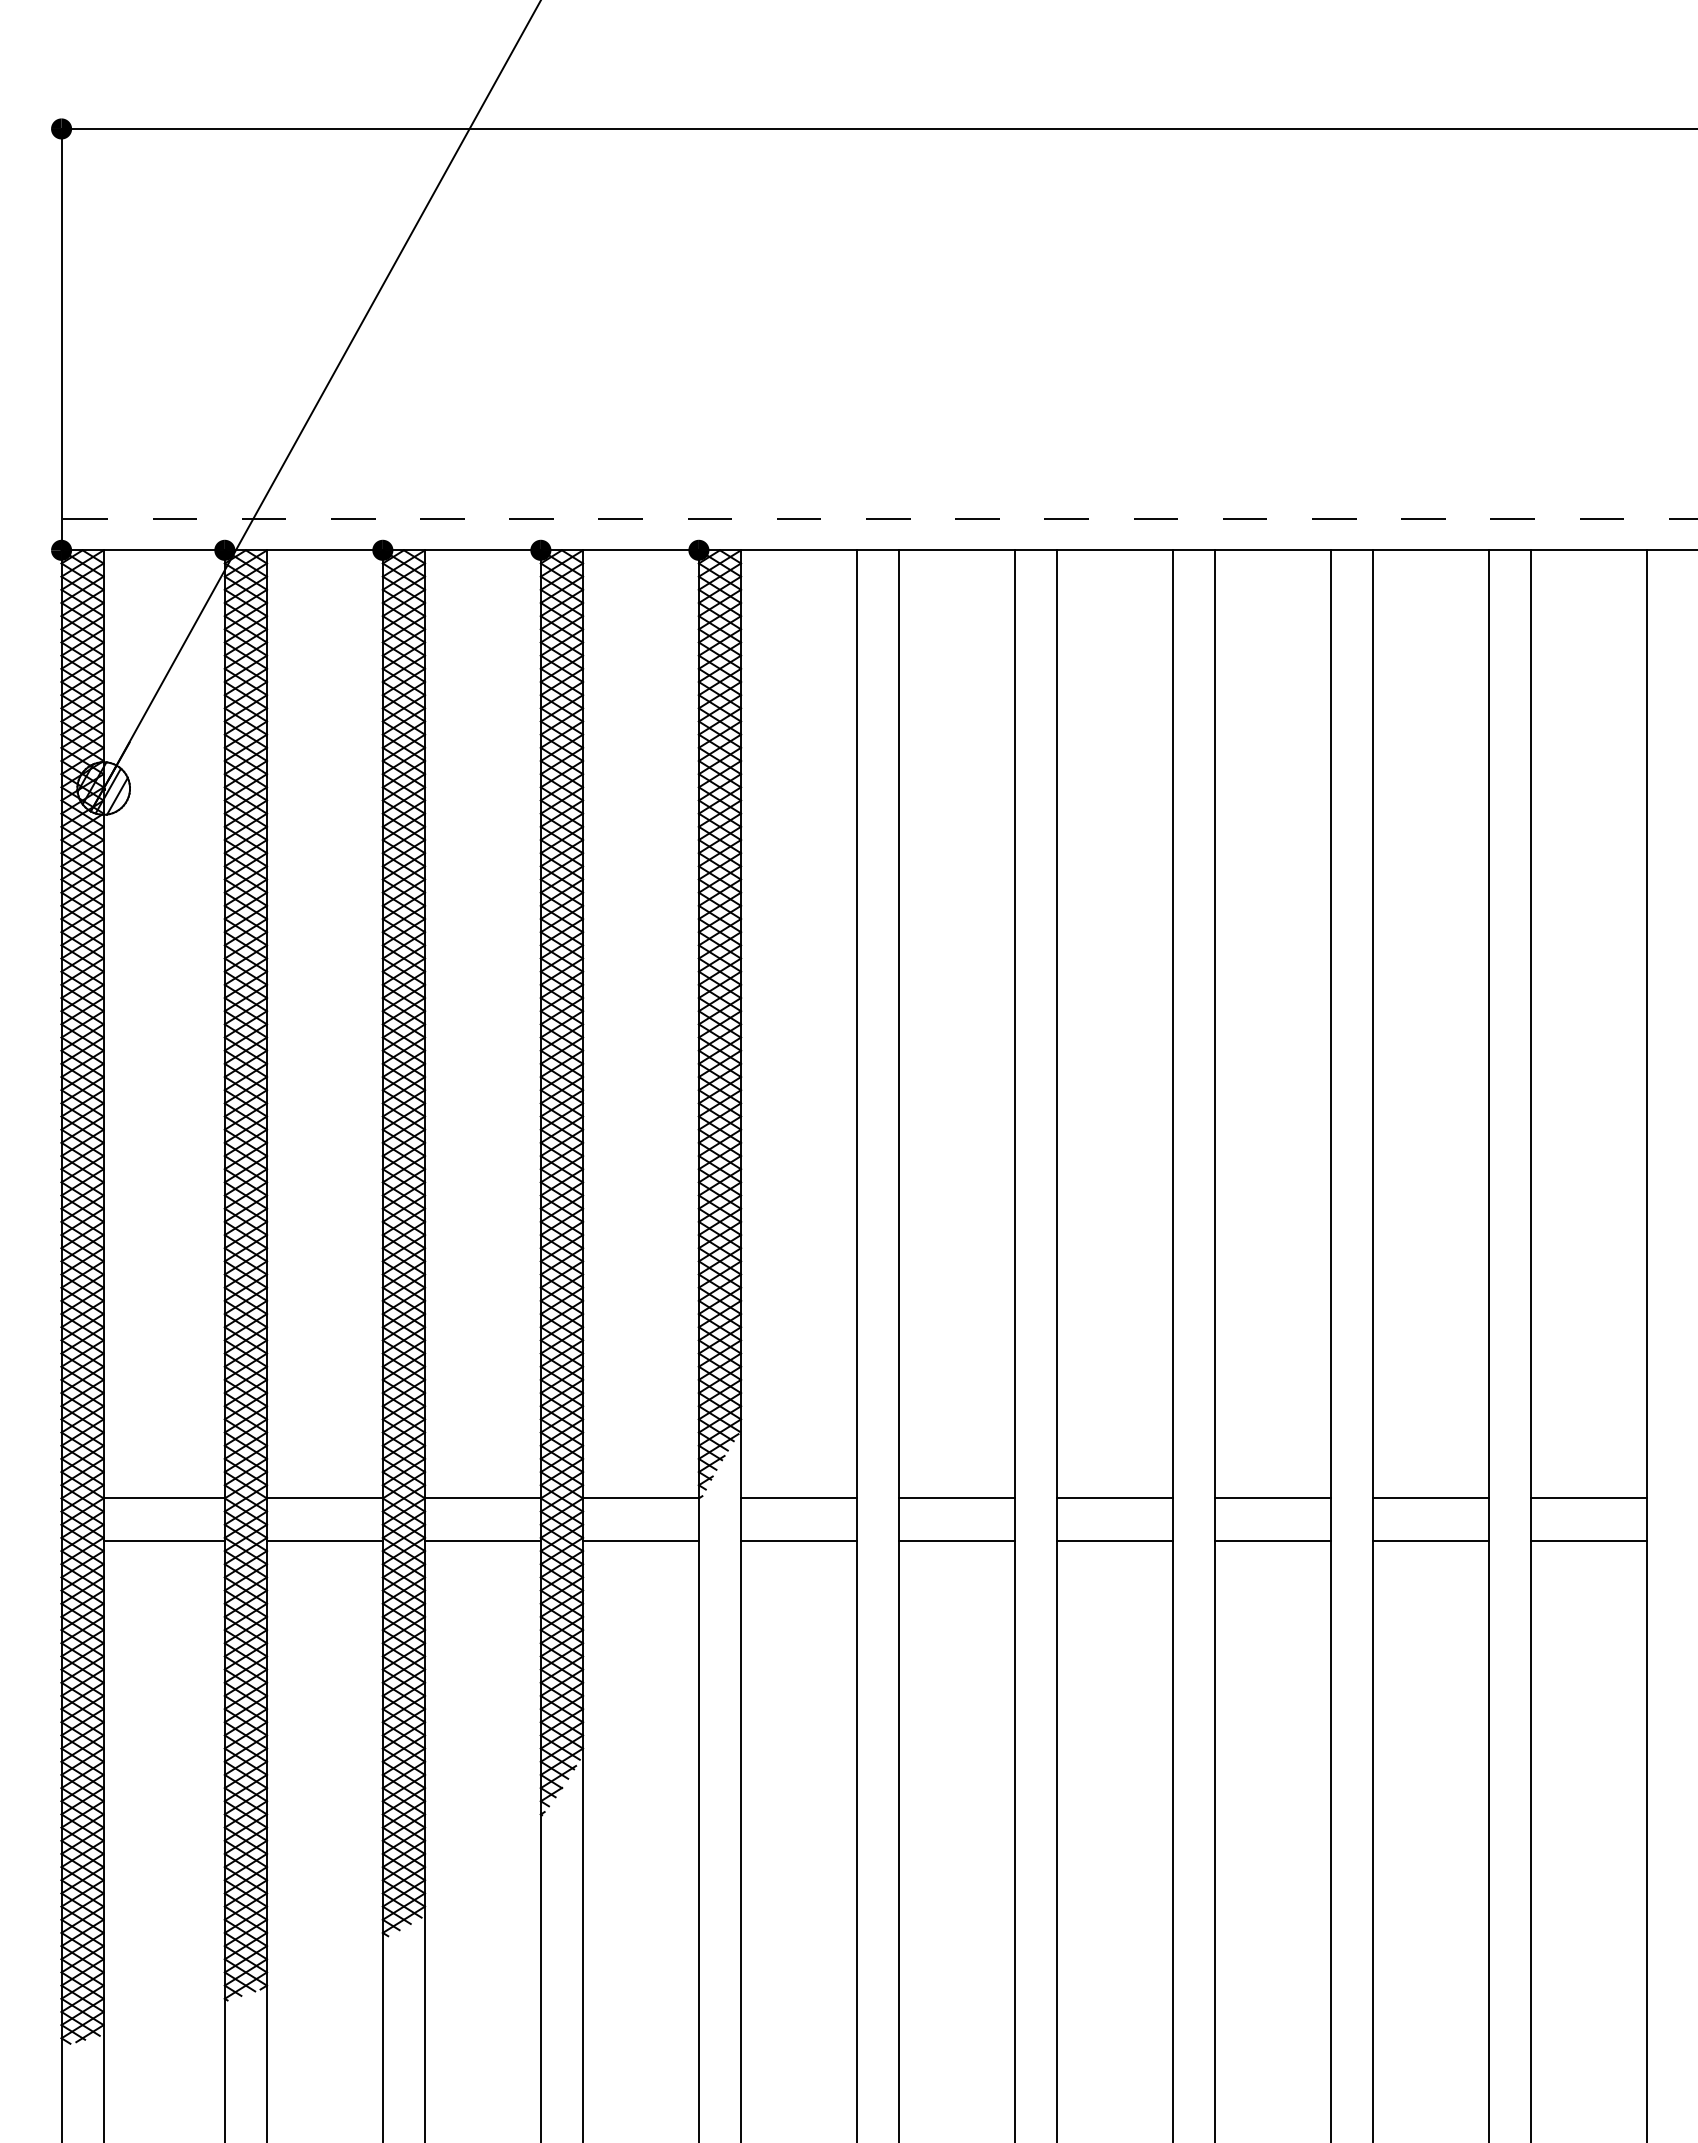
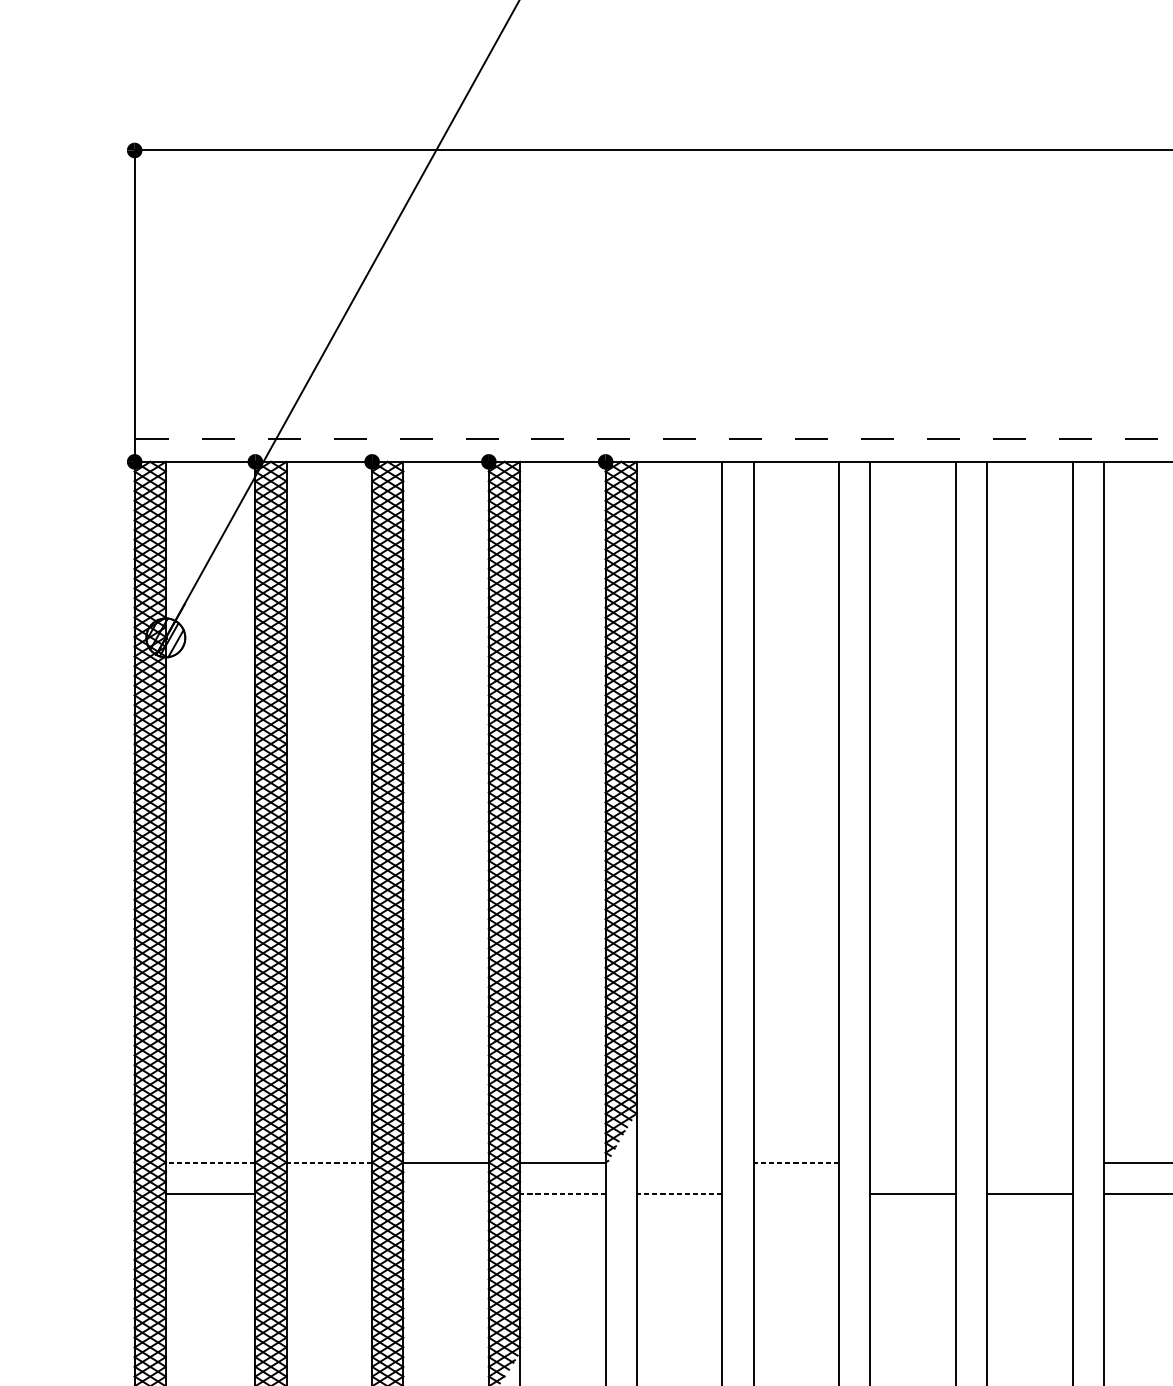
line: (164, 1498) -> (210, 1162), solid -> dashed
line: (324, 1498) -> (328, 1162), solid -> dashed
line: (798, 1498) -> (679, 1162), removed
line: (956, 1498) -> (796, 1162), solid -> dashed
line: (1114, 1498) -> (912, 1162), removed
line: (1272, 1498) -> (1029, 1162), removed
line: (324, 1540) -> (328, 1193), removed
line: (482, 1540) -> (445, 1193), removed
line: (640, 1540) -> (562, 1193), solid -> dashed
line: (798, 1540) -> (679, 1193), solid -> dashed
line: (956, 1540) -> (796, 1193), removed

